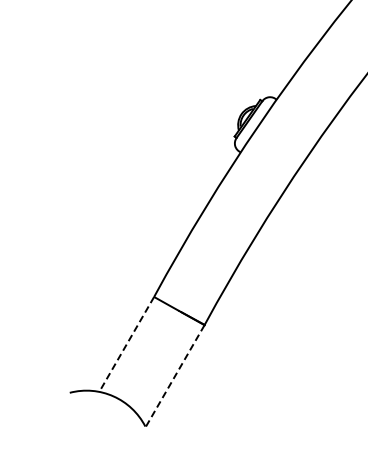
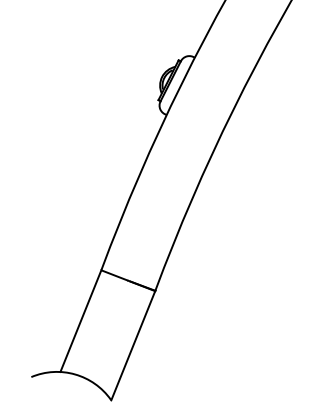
line: (126, 344) -> (80, 321), dashed -> solid
line: (175, 376) -> (133, 346), dashed -> solid

